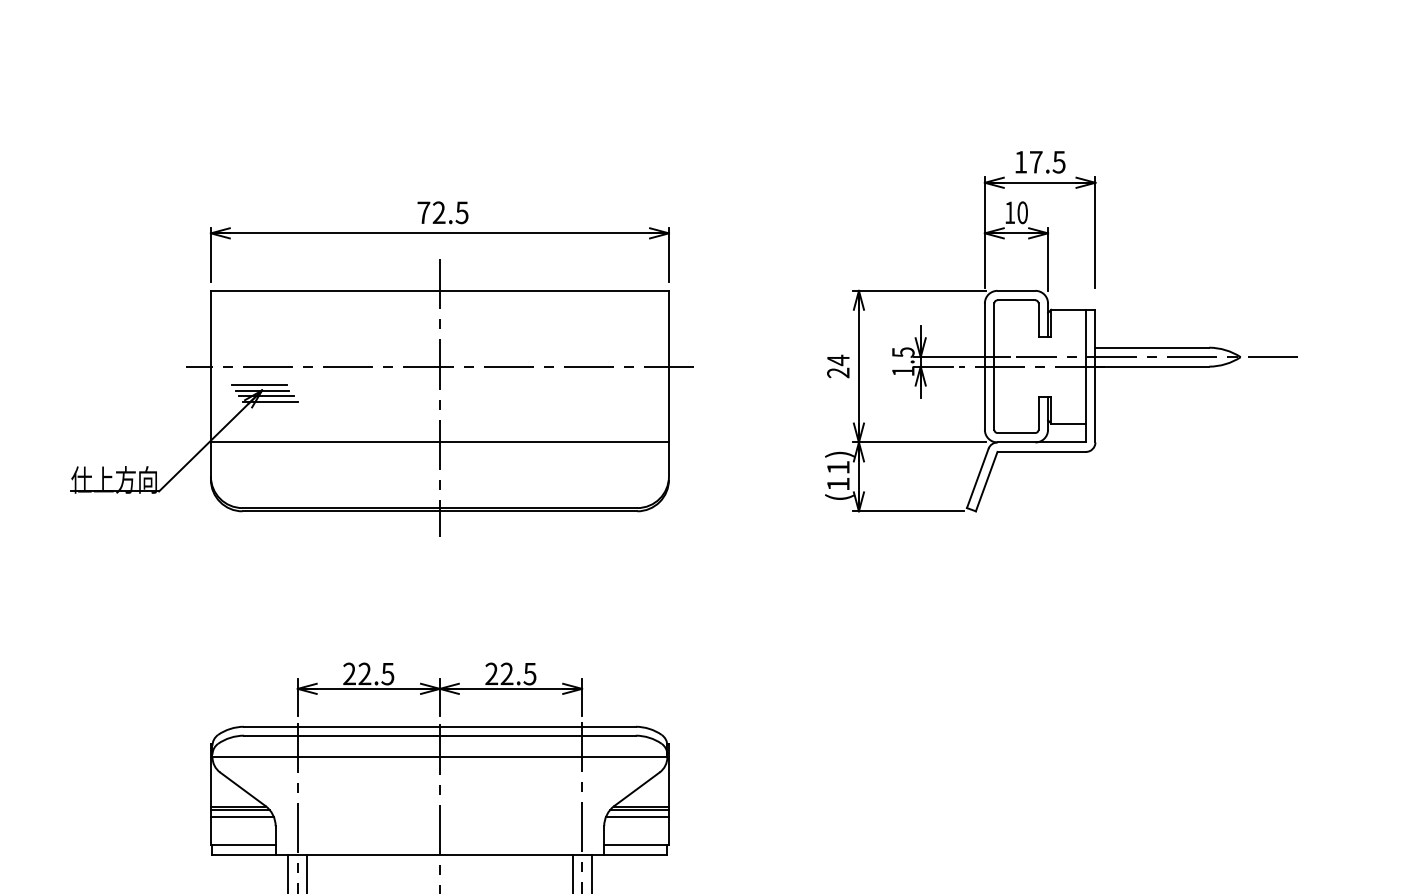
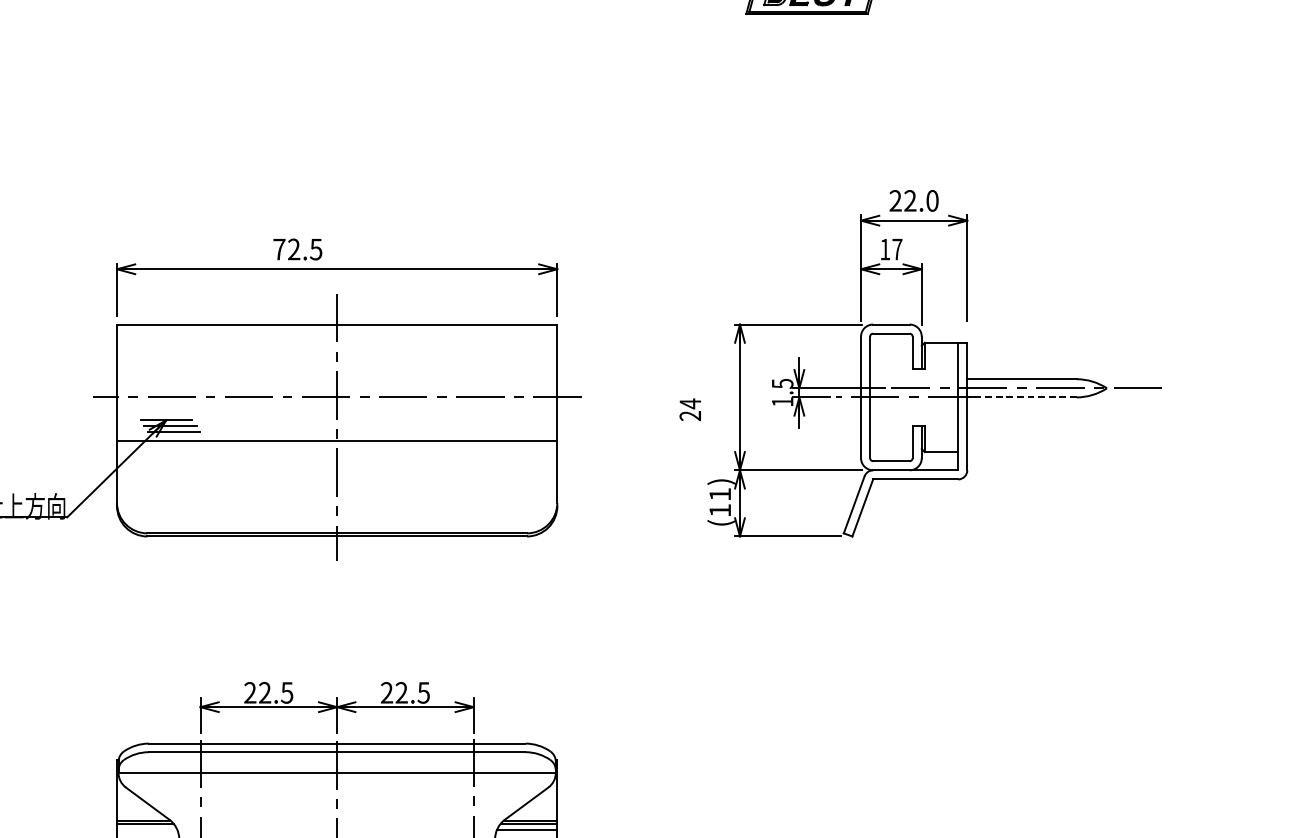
text: (1039, 161) -> (913, 200), 17.5 -> 22.0
text: (442, 212) -> (297, 249), moved
text: (1022, 212) -> (897, 249), 10 -> 17
text: (838, 366) -> (690, 409), moved
line: (1152, 366) -> (1022, 397), solid -> dashed
line: (259, 384) -> (163, 414), removed
line: (439, 442) -> (336, 441), moved
line: (241, 816) -> (146, 829), removed

